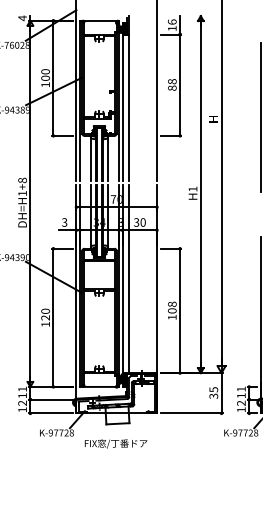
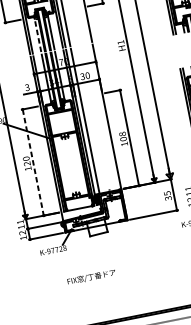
line: (90, 158) -> (37, 34), solid -> dashed
line: (53, 318) -> (33, 163), solid -> dashed
text: (115, 443) -> (91, 276), moved

